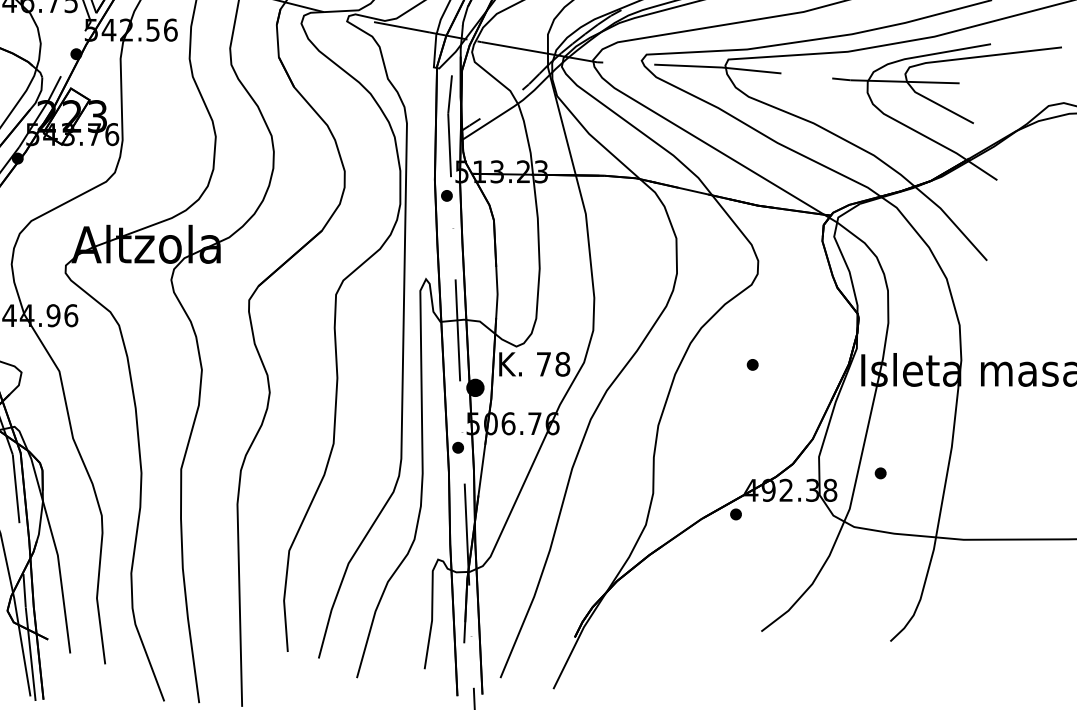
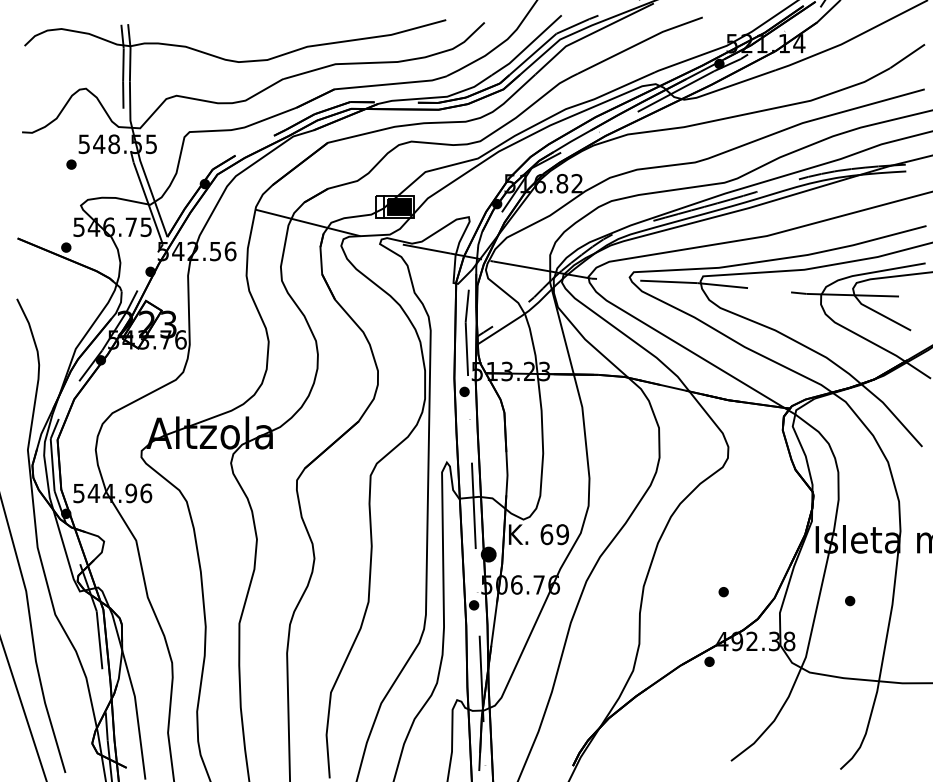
text: (553, 364) -> (554, 534), 78 -> 69
part: (752, 365) -> (723, 592), moved
part: (881, 472) -> (850, 600), moved

